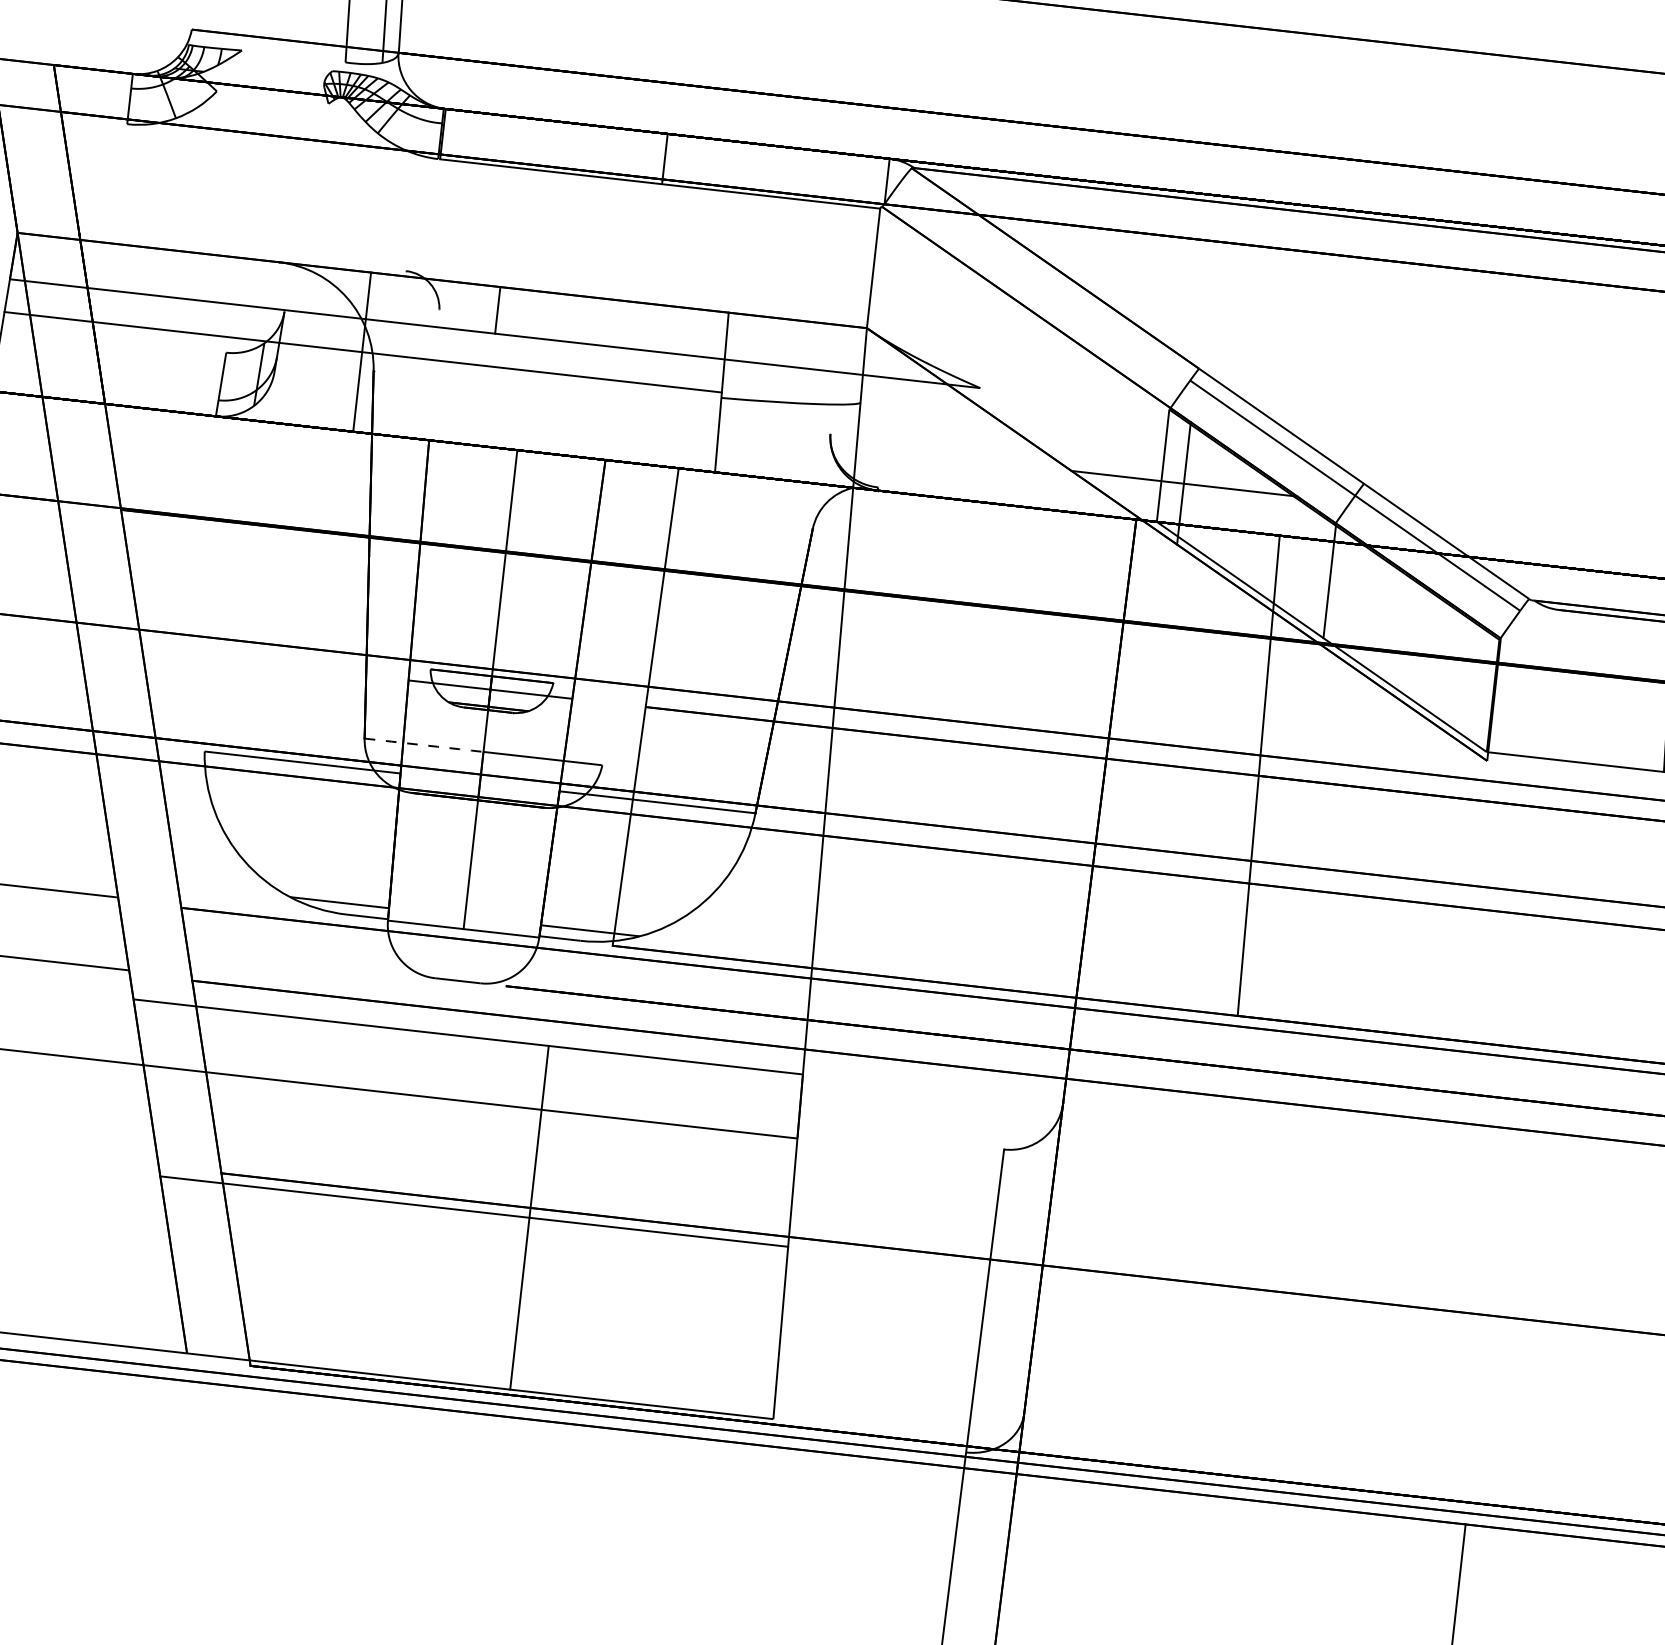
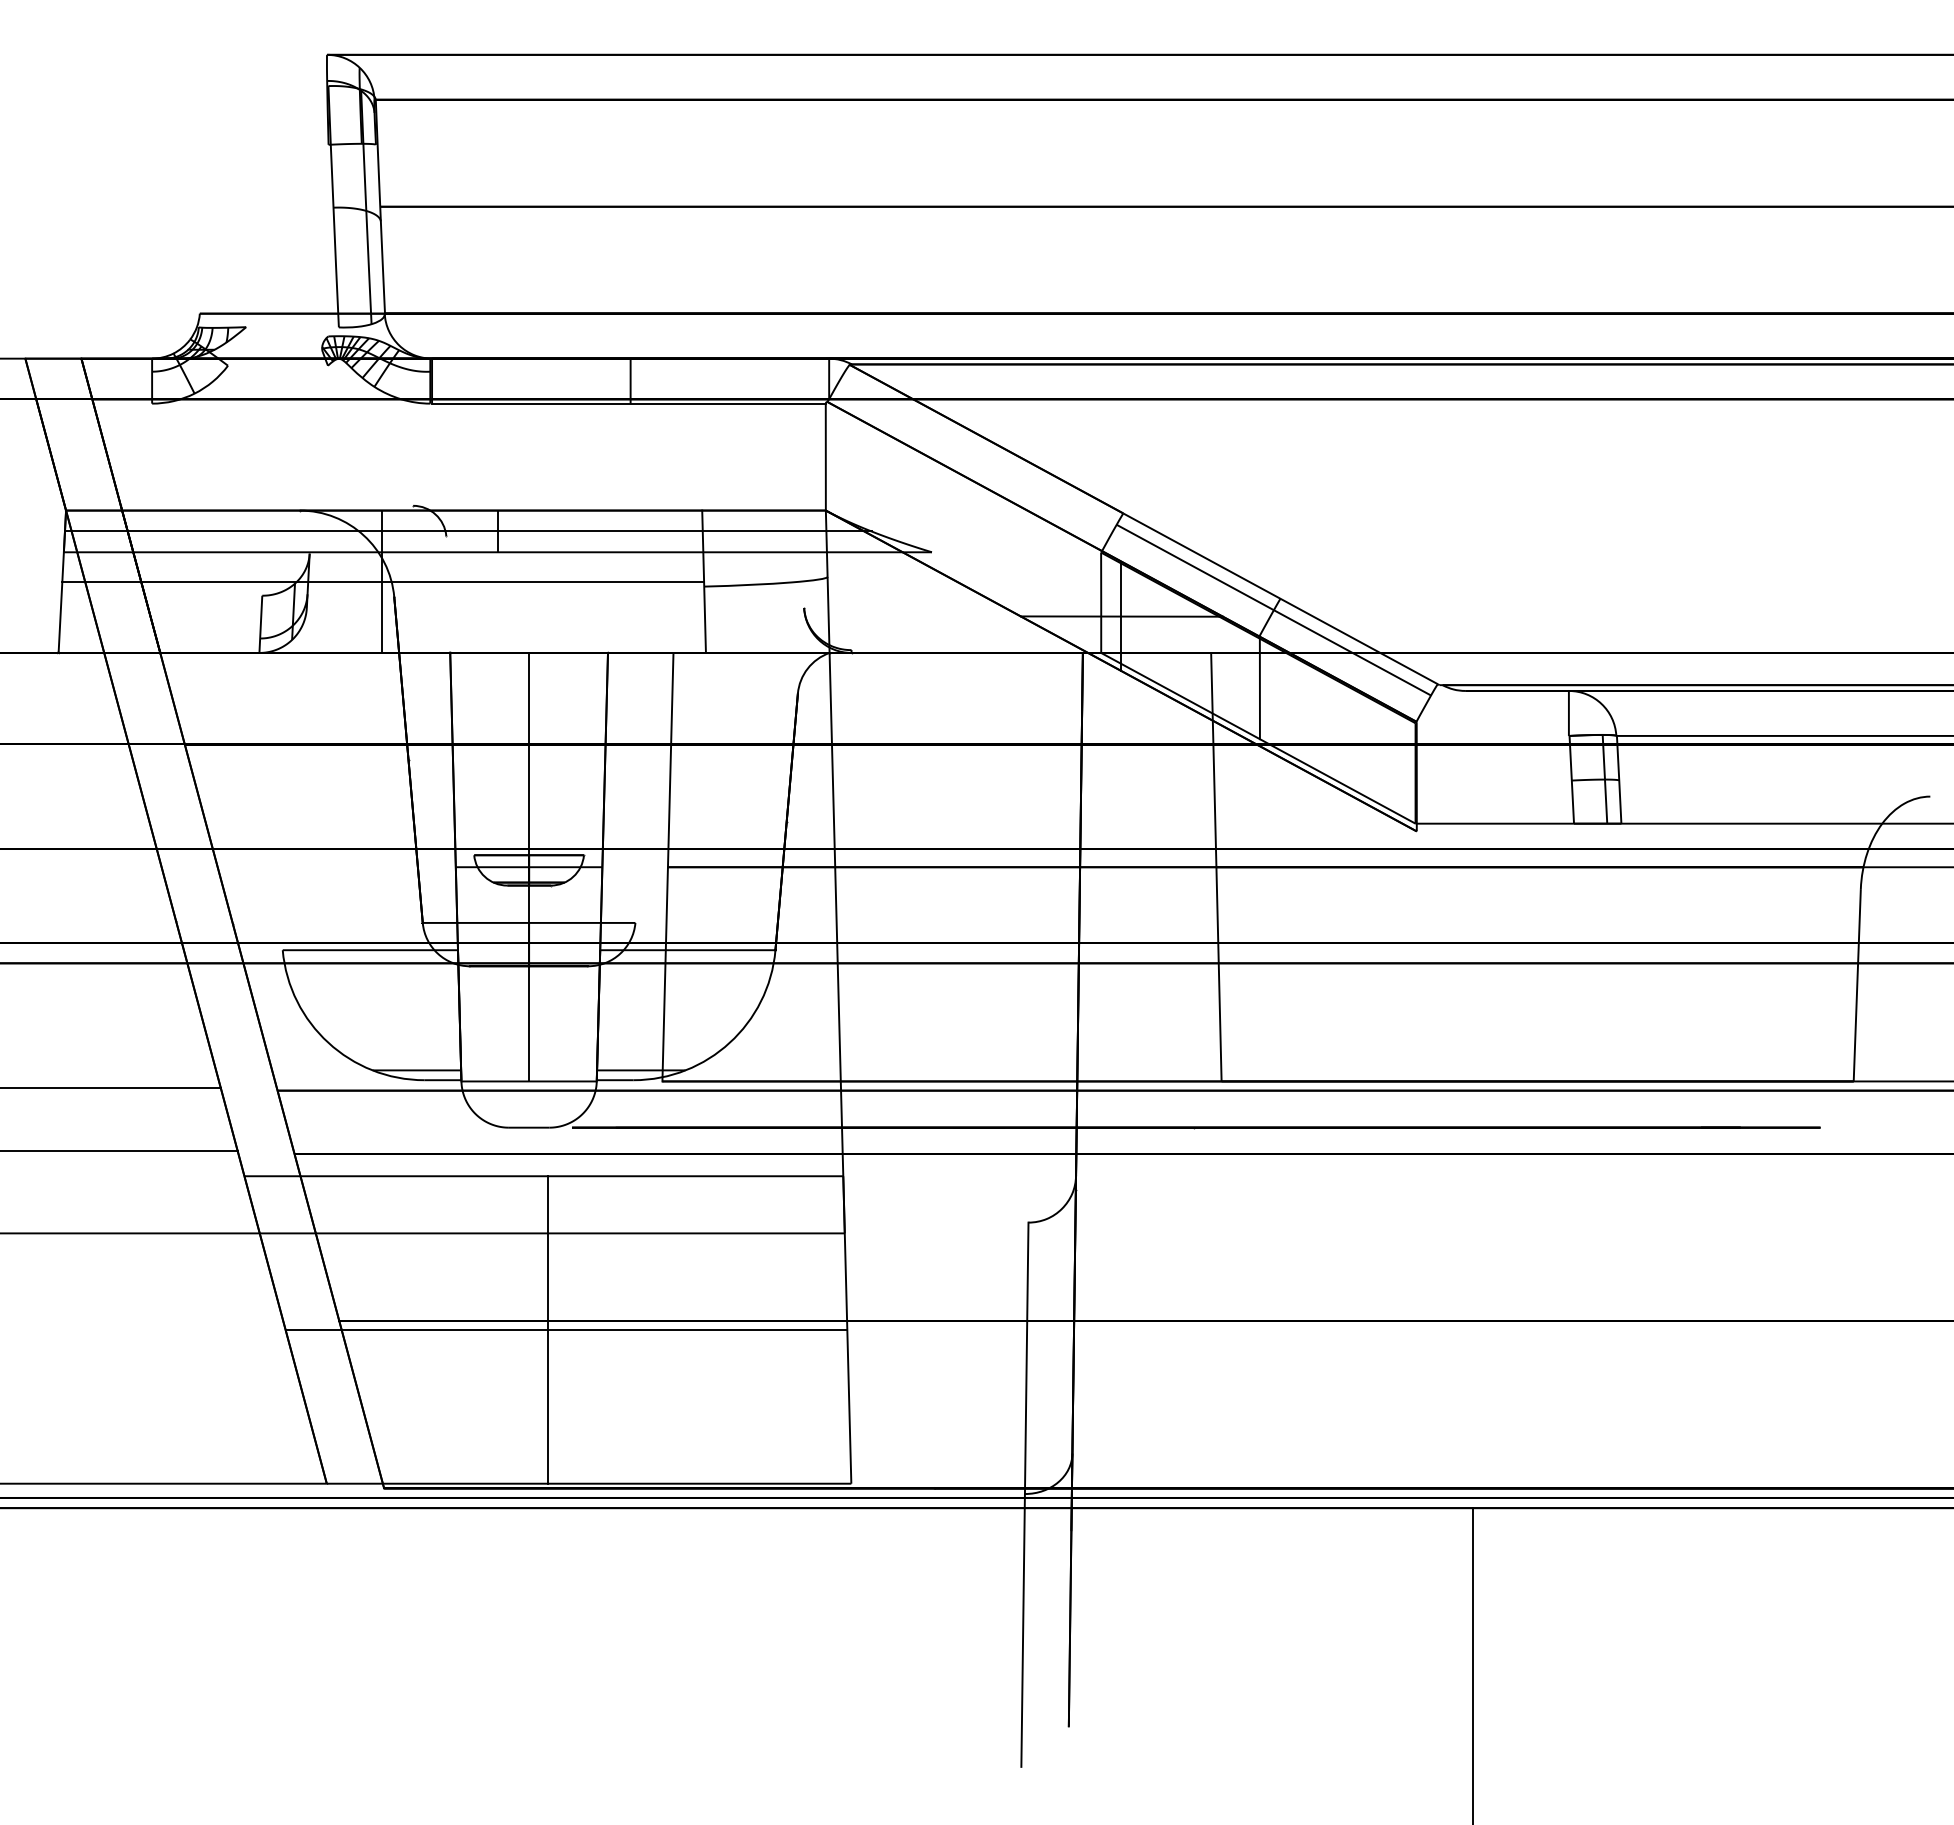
line: (463, 306) -> (467, 531), added
arc: (419, 744) -> (471, 922), dashed -> solid
line: (529, 1217) -> (547, 1329), moved

